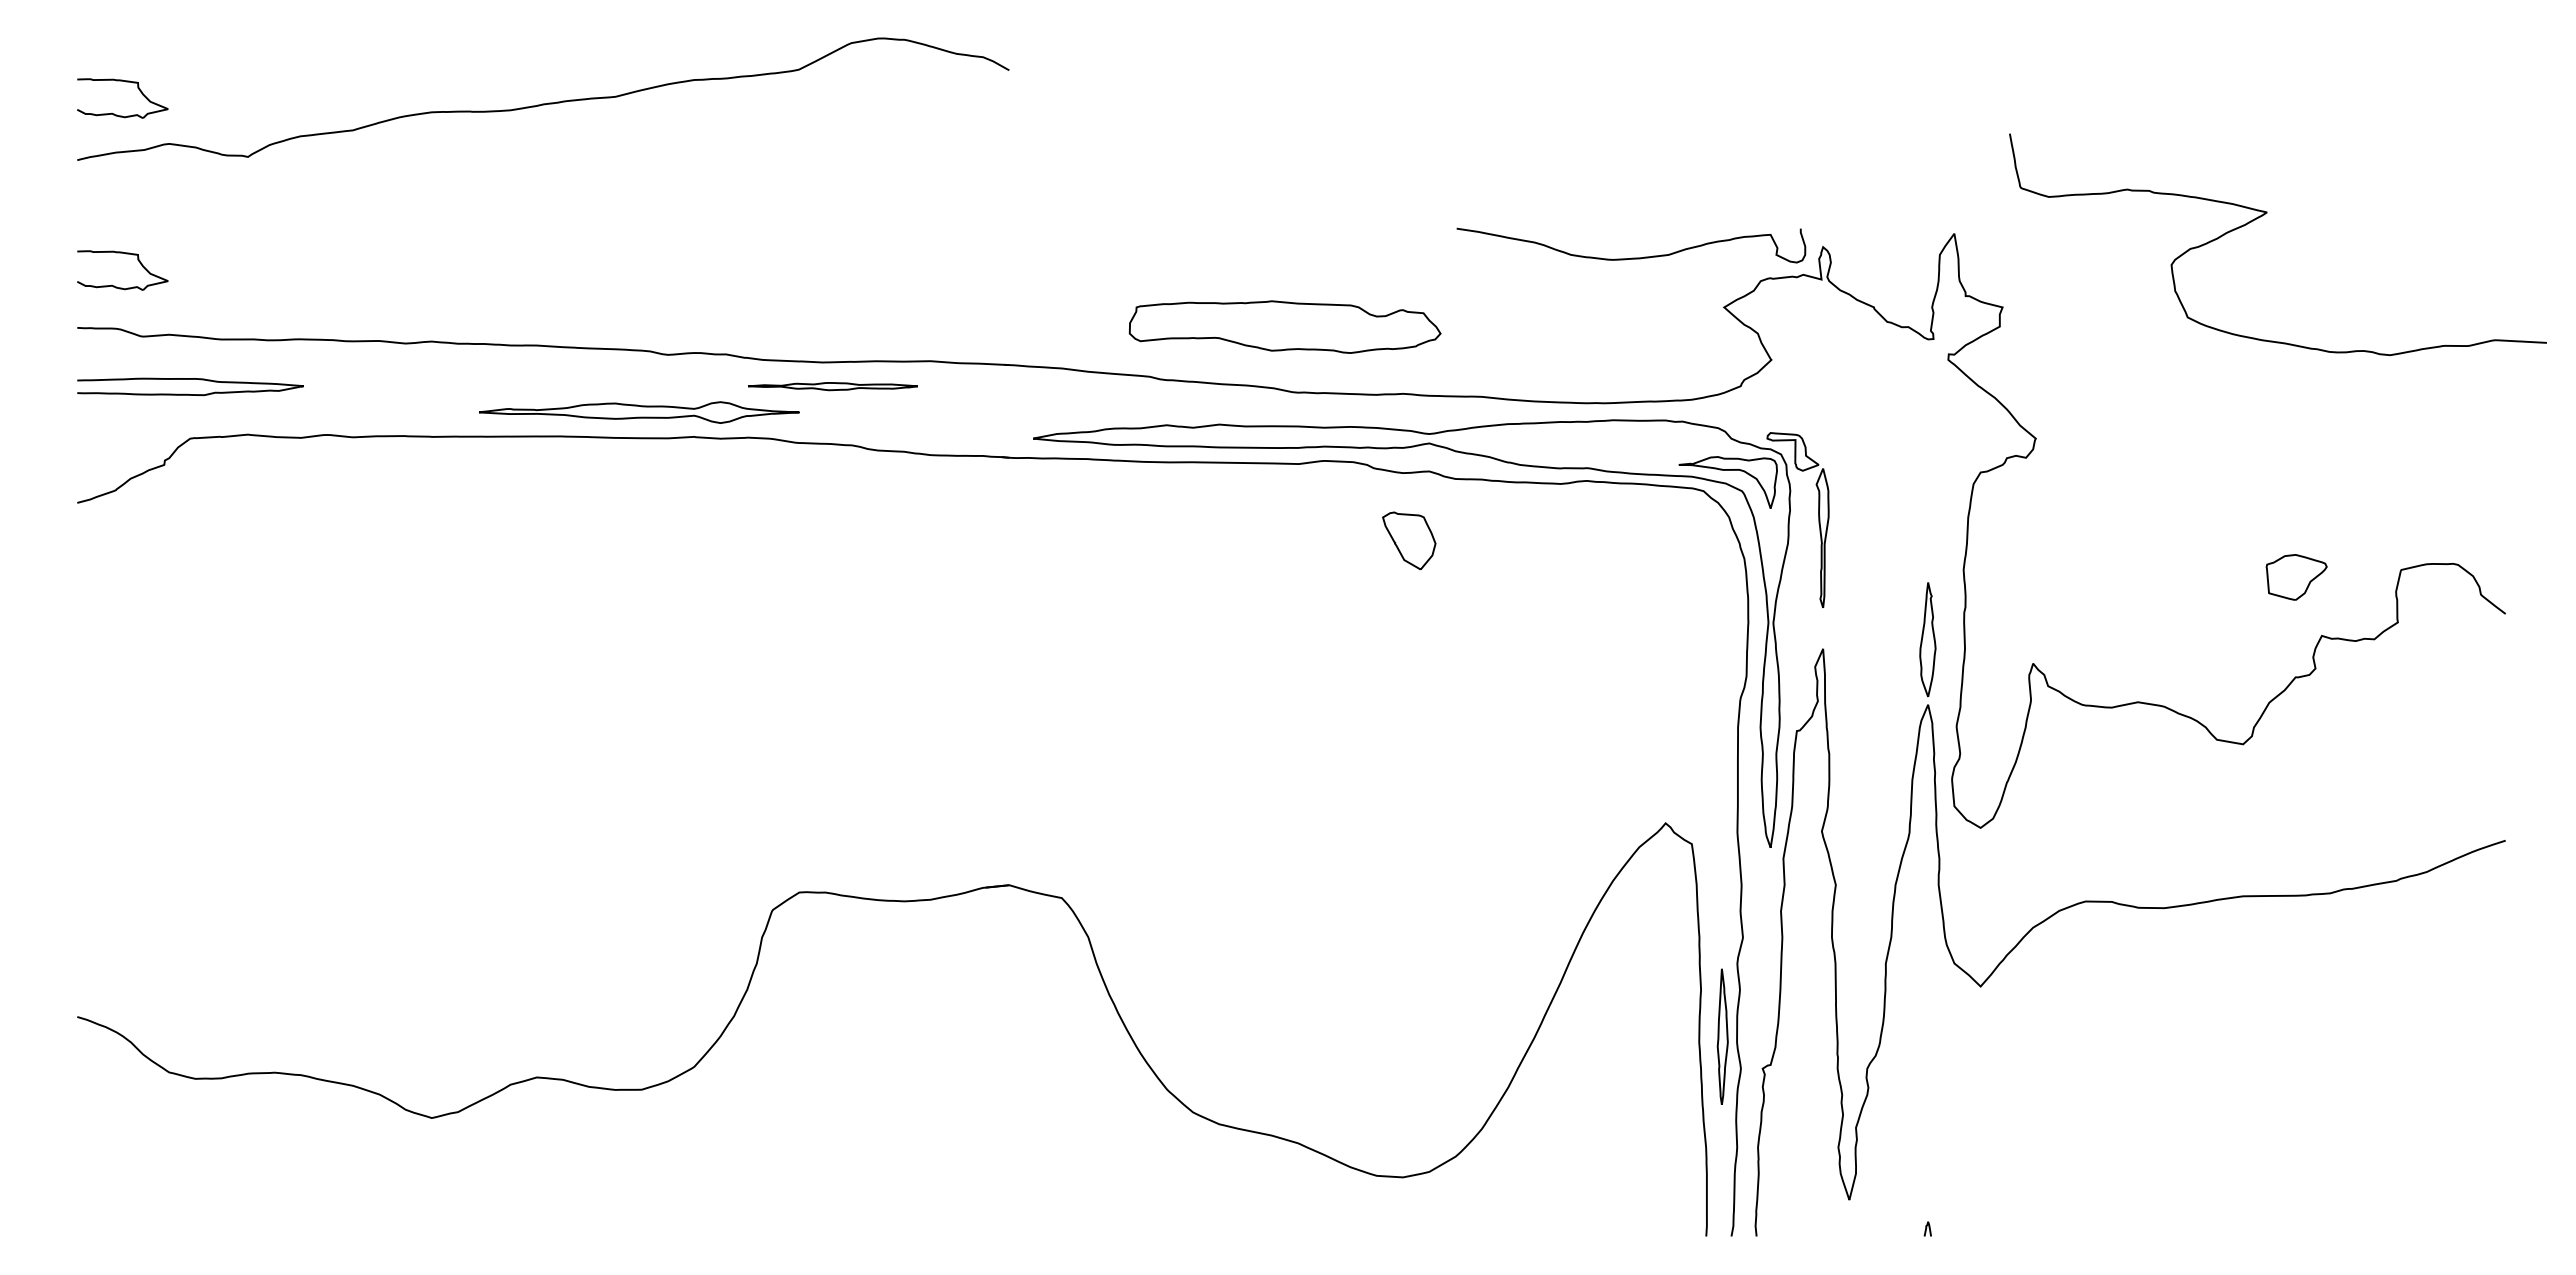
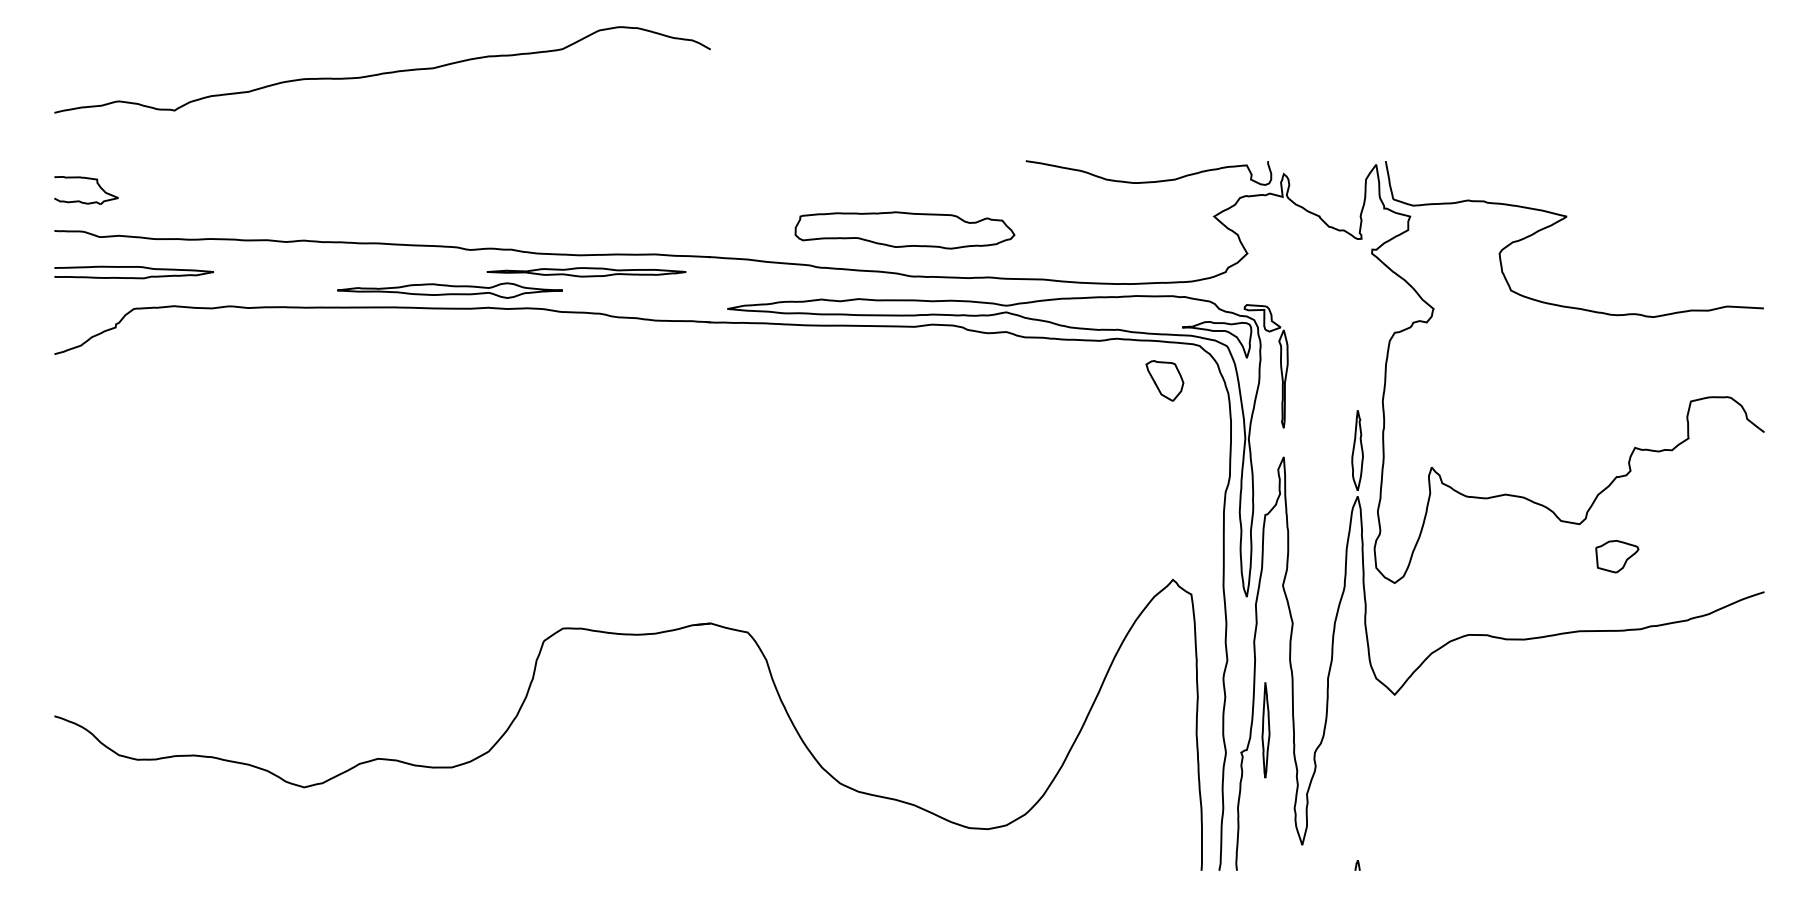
part: (125, 82) -> (88, 58), removed
curve: (2262, 216) -> (1563, 219), moved
part: (832, 386) -> (586, 272), size x1.67
part: (1409, 540) -> (1165, 380), moved
part: (2296, 577) -> (1617, 556), moved
part: (1722, 1036) -> (1265, 729), moved

